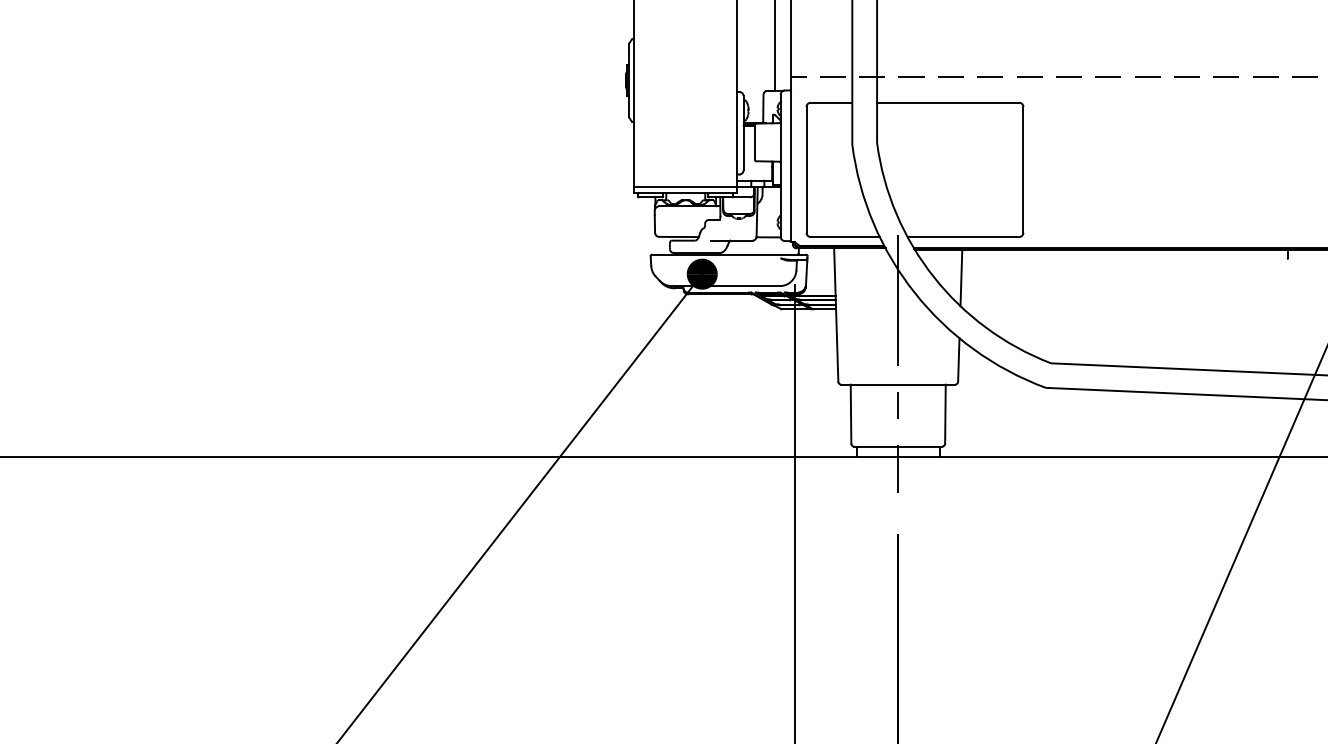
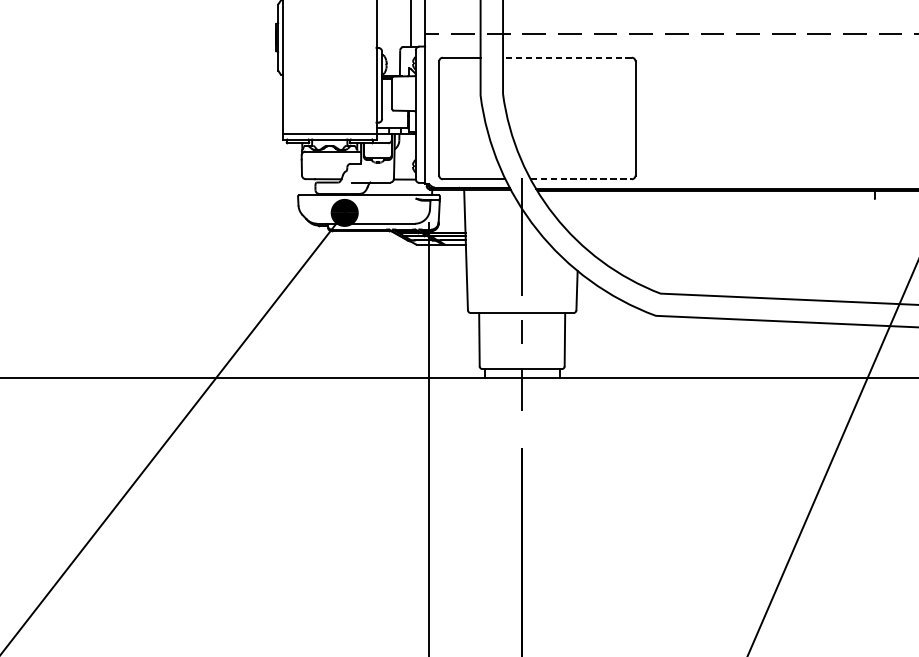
line: (947, 102) -> (566, 57), solid -> dashed
line: (963, 237) -> (581, 179), solid -> dashed
line: (961, 278) -> (579, 216), removed

